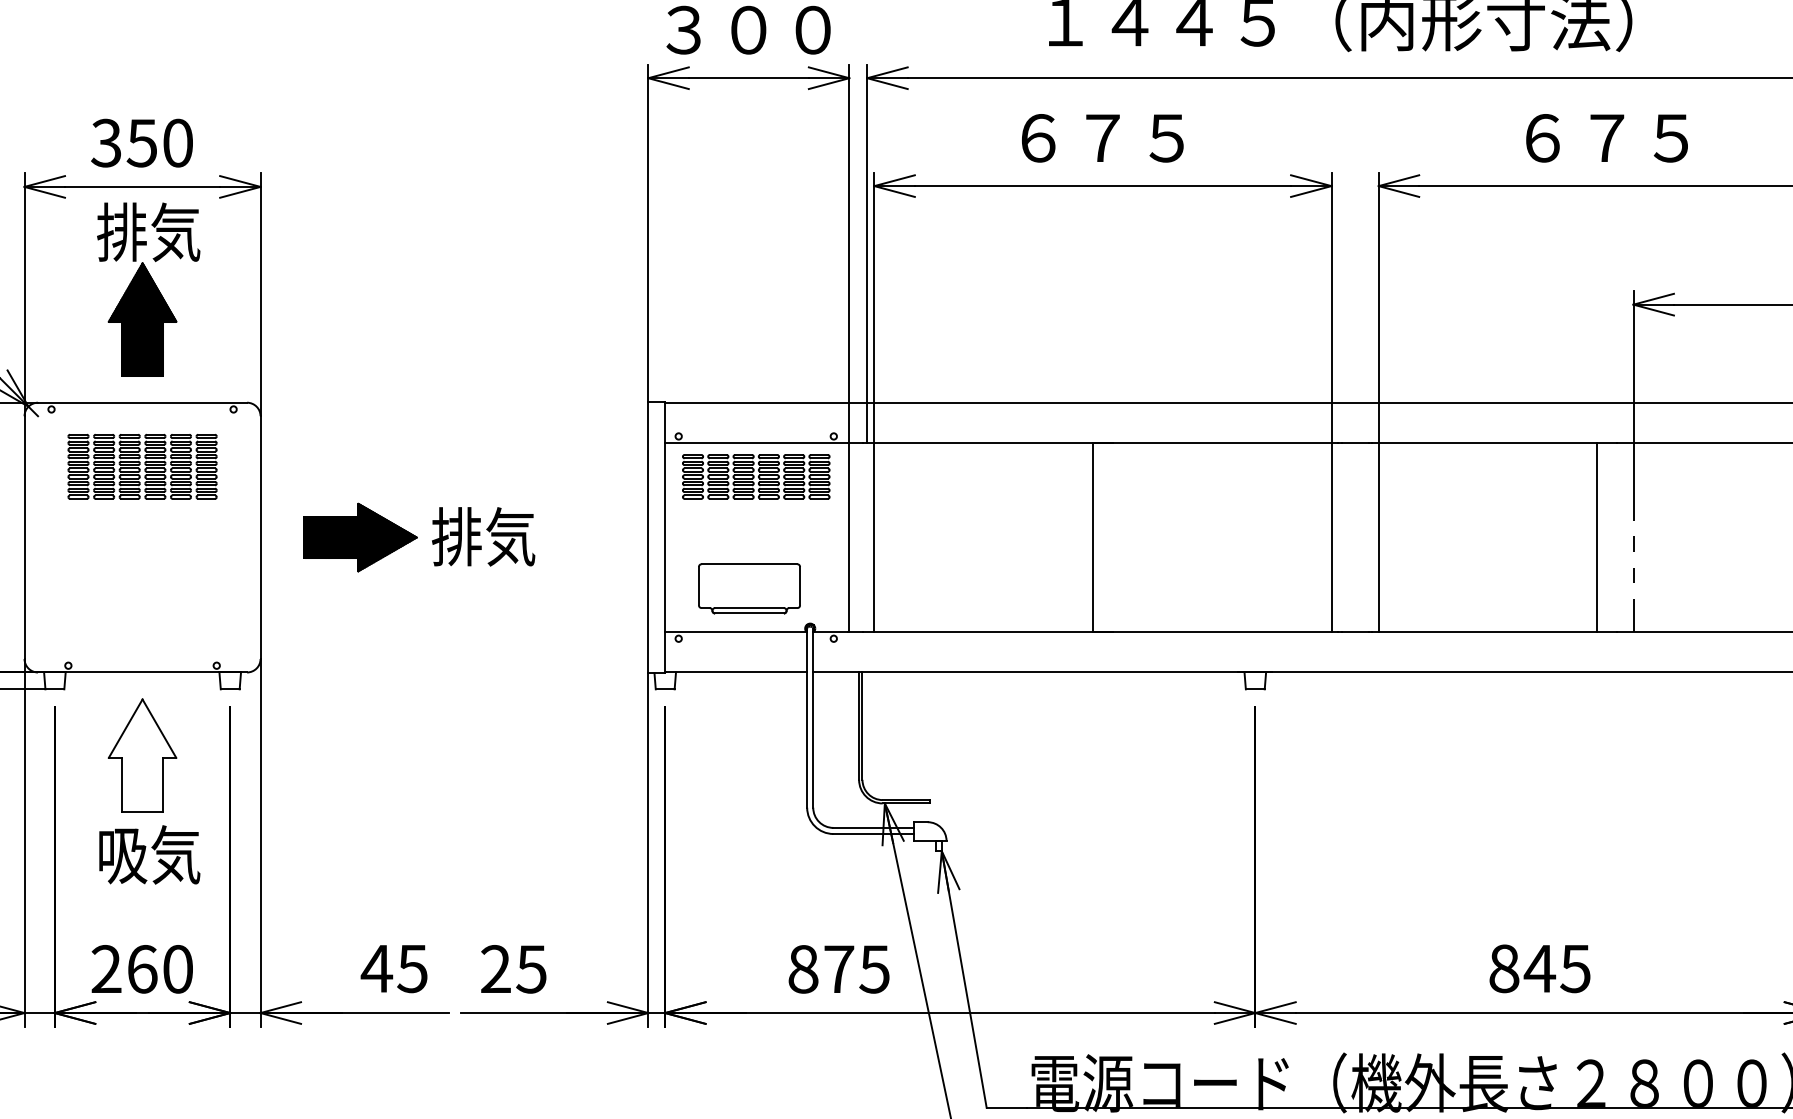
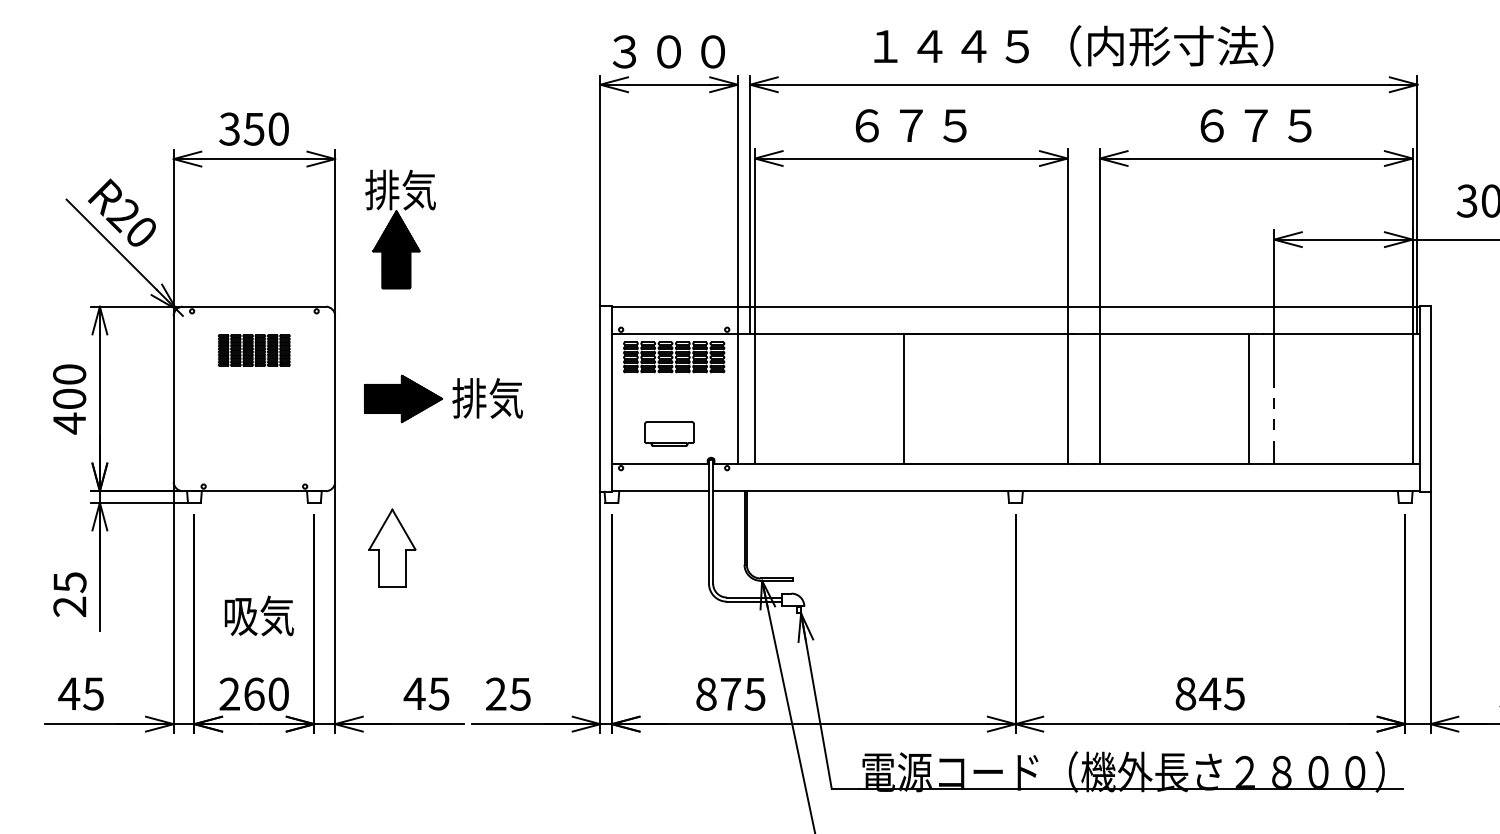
part: (148, 289) -> (400, 229), moved
part: (141, 466) -> (253, 350), size x0.7
part: (749, 588) -> (669, 433), size x0.7
part: (142, 754) -> (392, 547), moved

